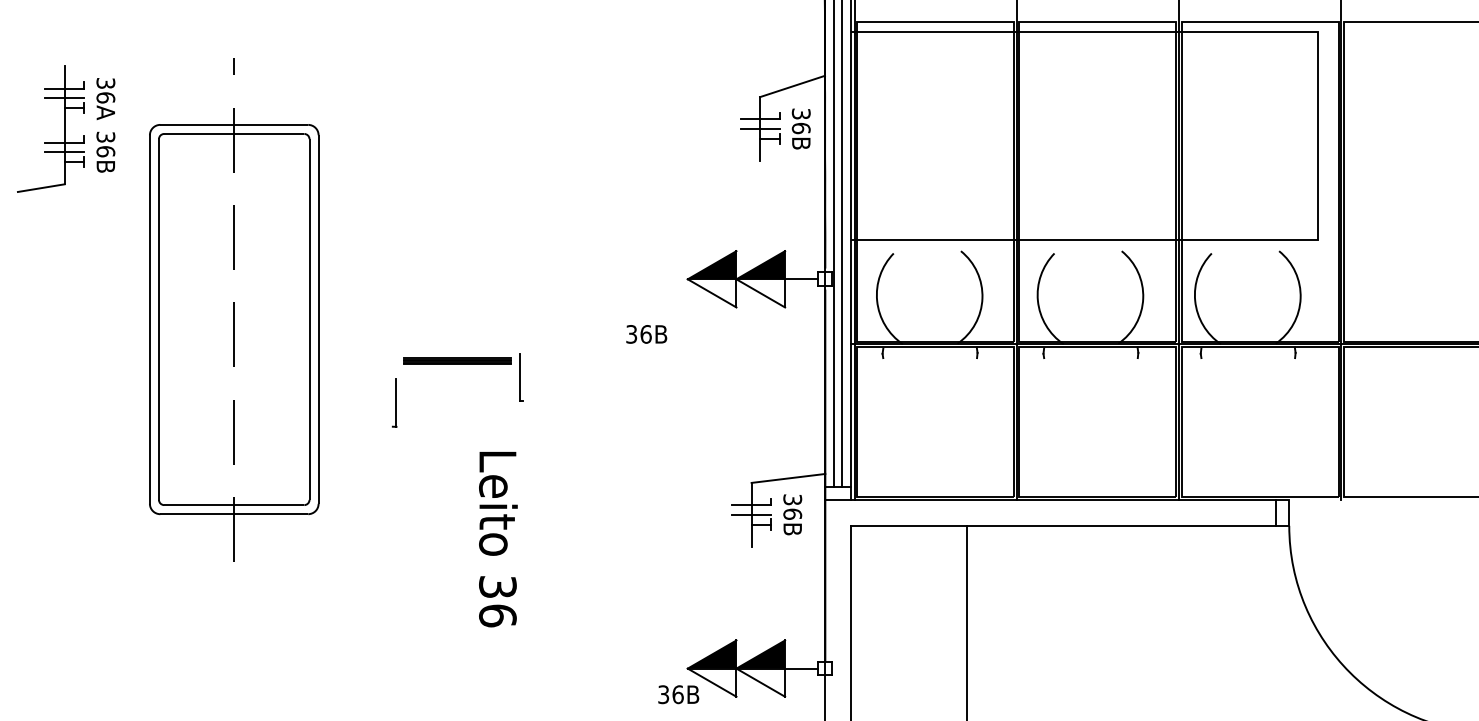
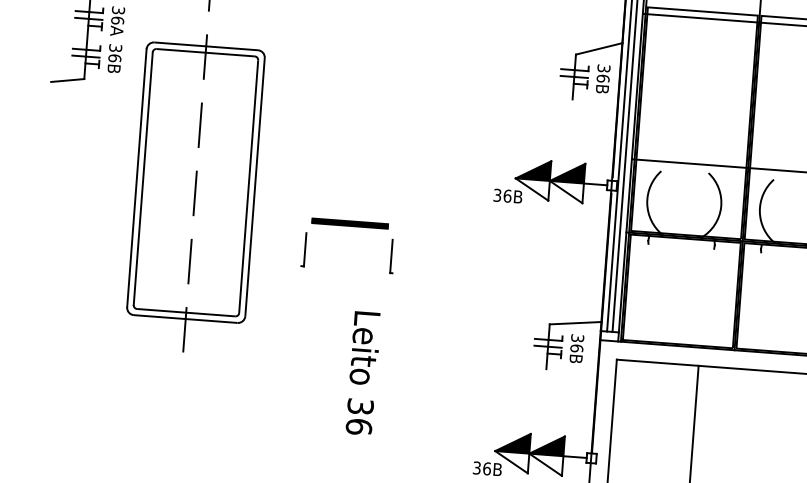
text: (646, 334) -> (507, 196), moved
part: (521, 377) -> (392, 256), moved
text: (498, 539) -> (363, 373), moved

